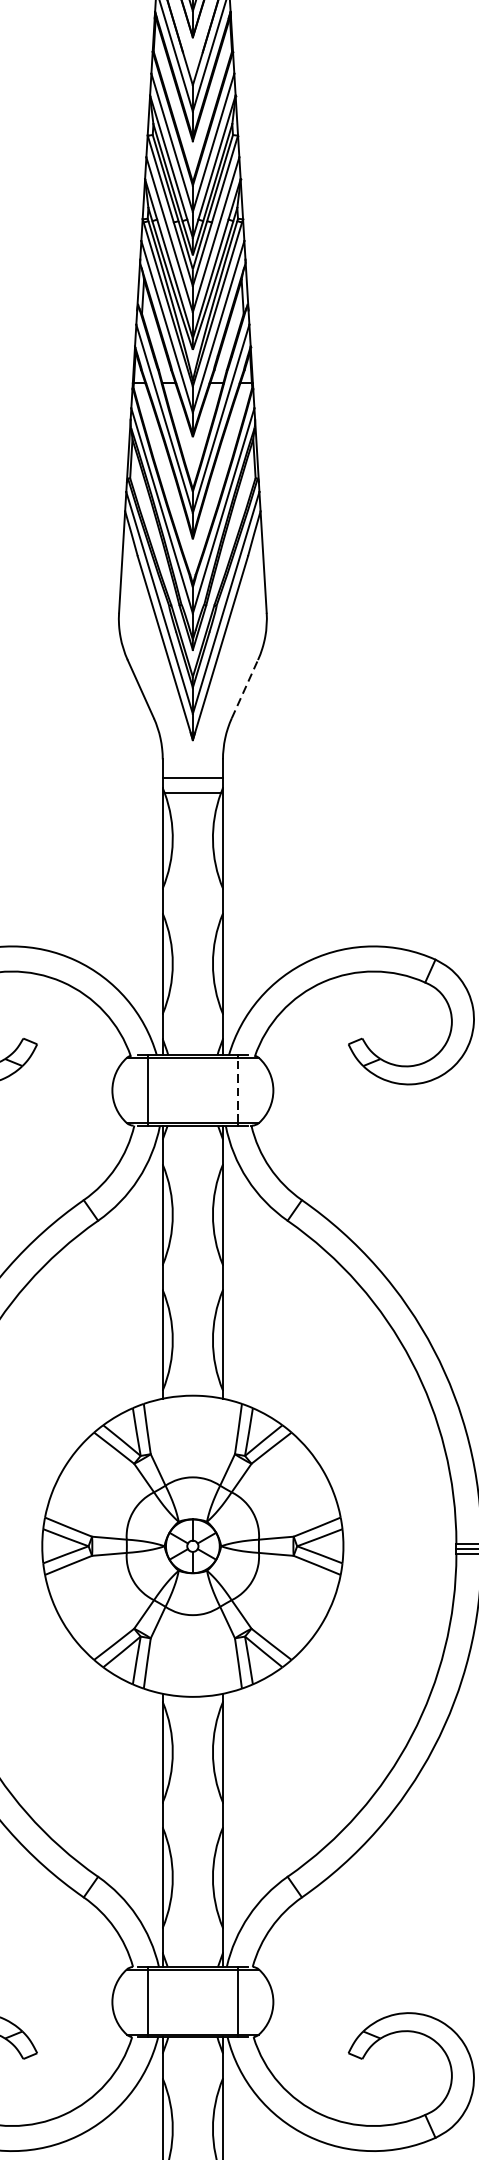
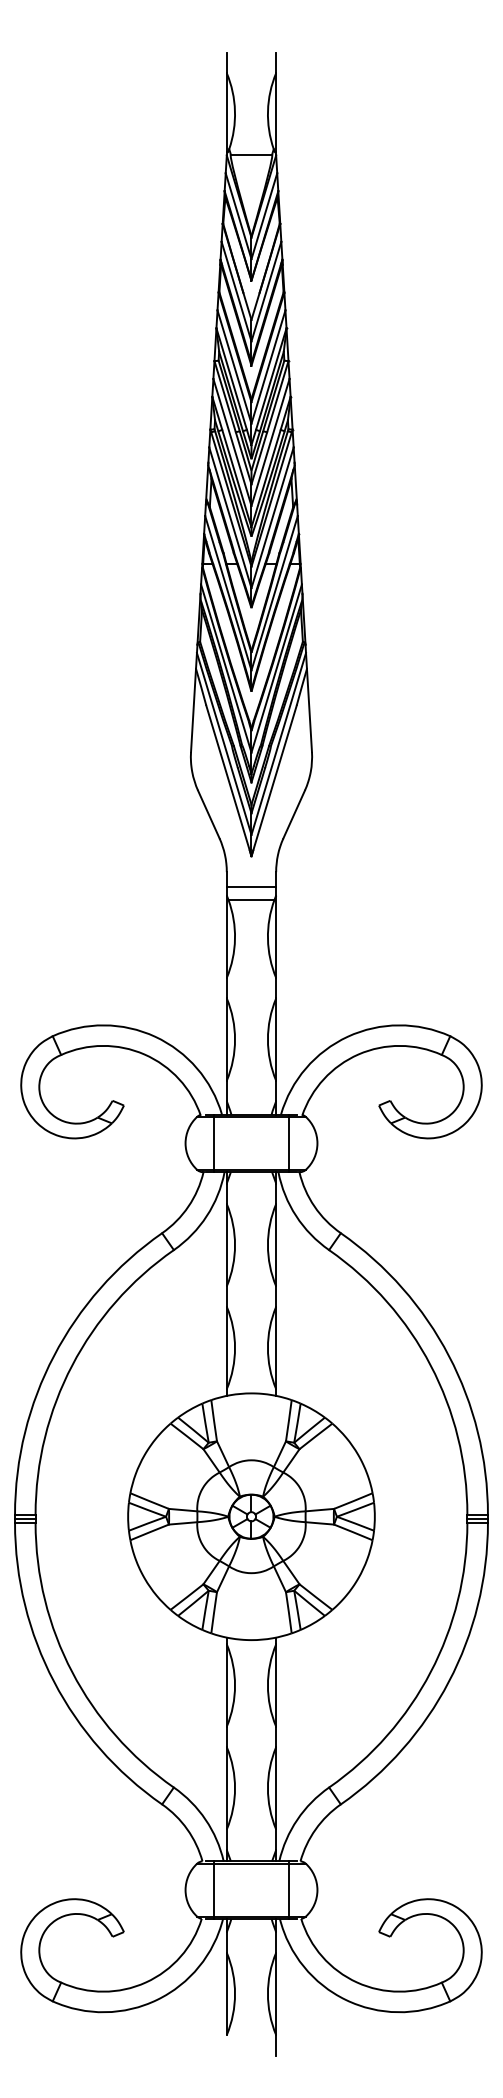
line: (245, 689) -> (294, 814), dashed -> solid
line: (238, 1090) -> (288, 1143), dashed -> solid

